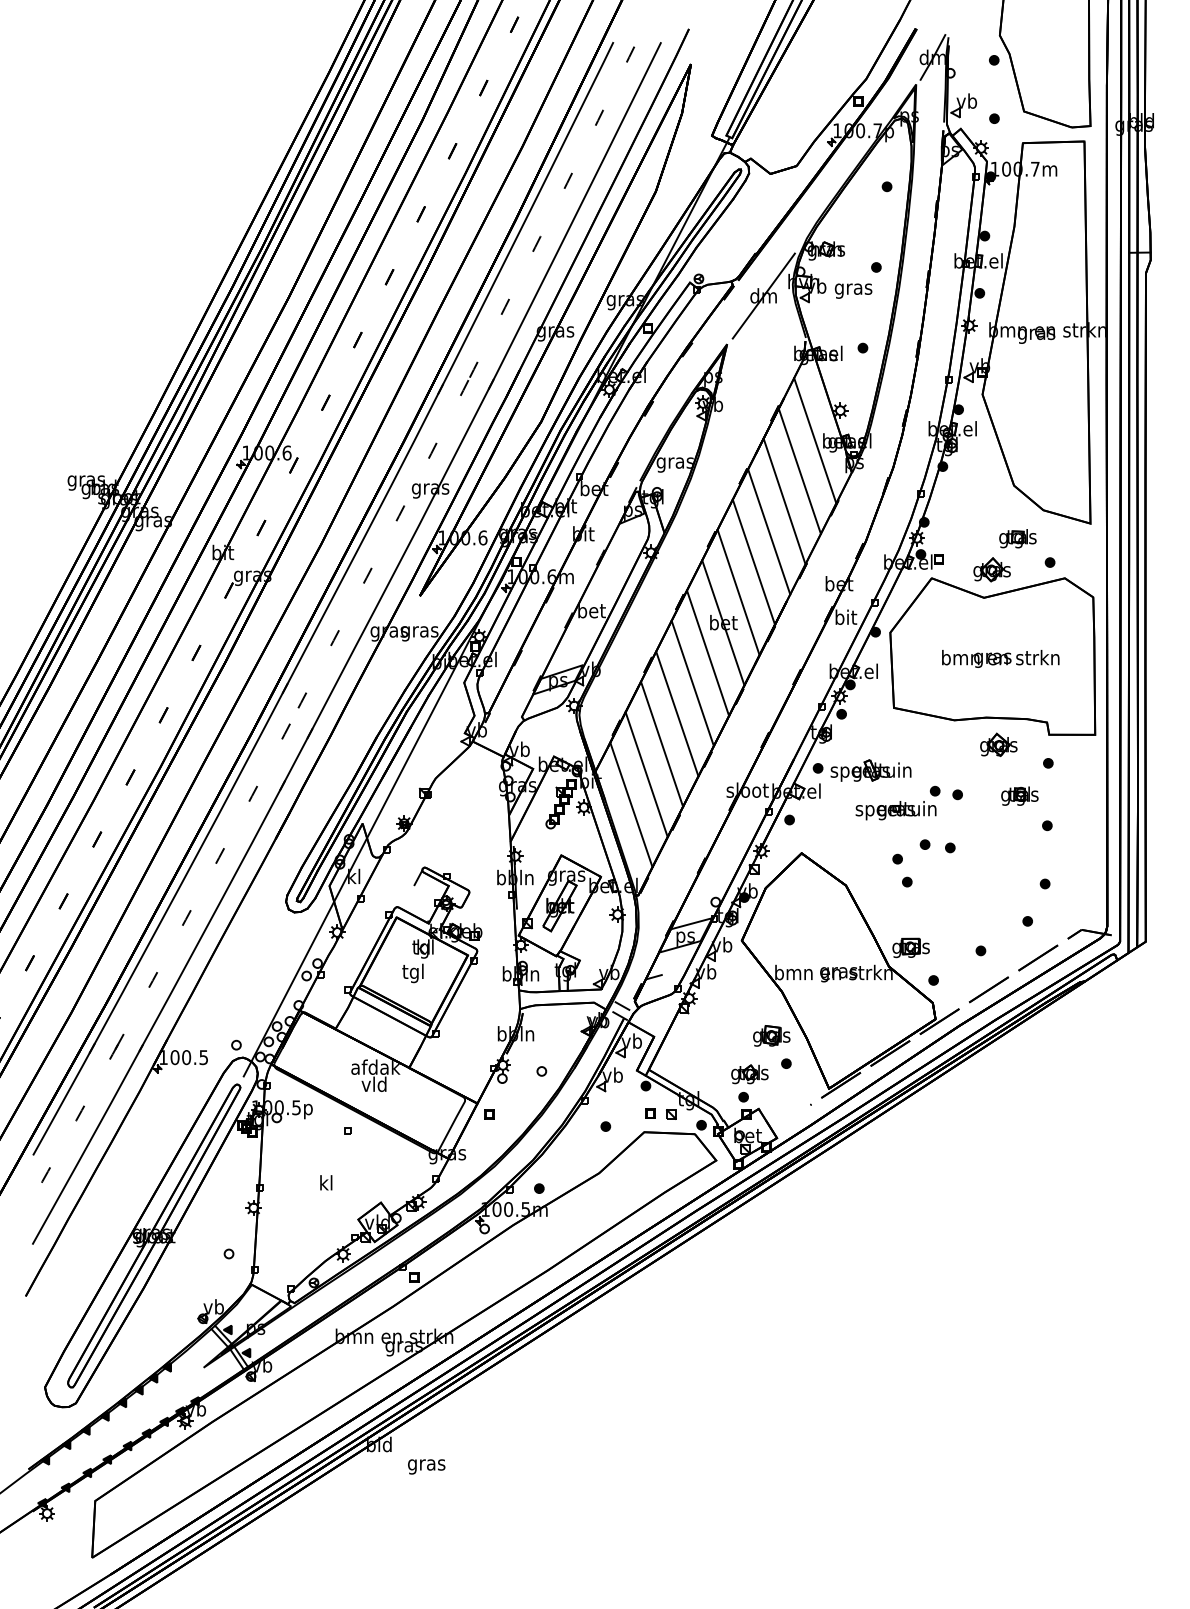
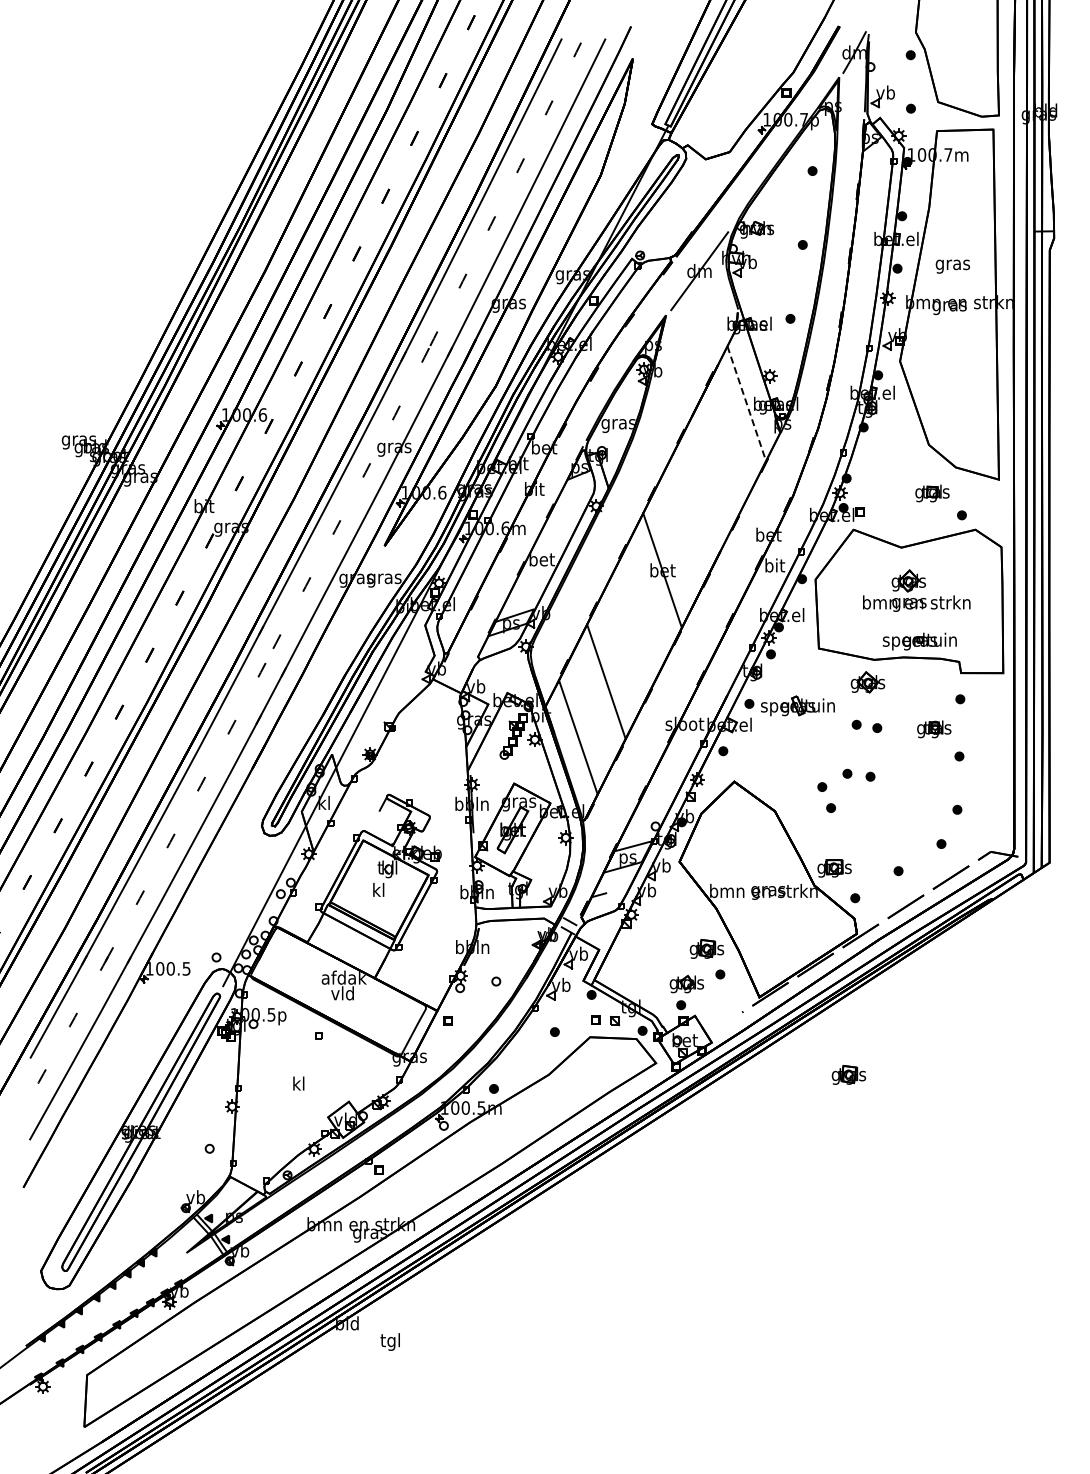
text: (853, 290) -> (952, 266), moved
line: (814, 440) -> (746, 403), solid -> dashed
line: (799, 471) -> (732, 431), removed
line: (784, 500) -> (718, 458), removed
line: (769, 531) -> (704, 486), removed
line: (753, 561) -> (690, 514), removed
part: (991, 569) -> (908, 580), moved
line: (738, 592) -> (676, 542), removed
line: (707, 652) -> (648, 597), removed
line: (692, 682) -> (634, 625), removed
line: (677, 713) -> (620, 653), removed
part: (998, 745) -> (867, 682), moved
line: (646, 774) -> (592, 709), removed
part: (895, 810) -> (919, 641), moved
text: (412, 973) -> (377, 891), tgl -> kl
part: (926, 1172) -> (848, 1074), added
text: (426, 1464) -> (390, 1341), gras -> tgl

